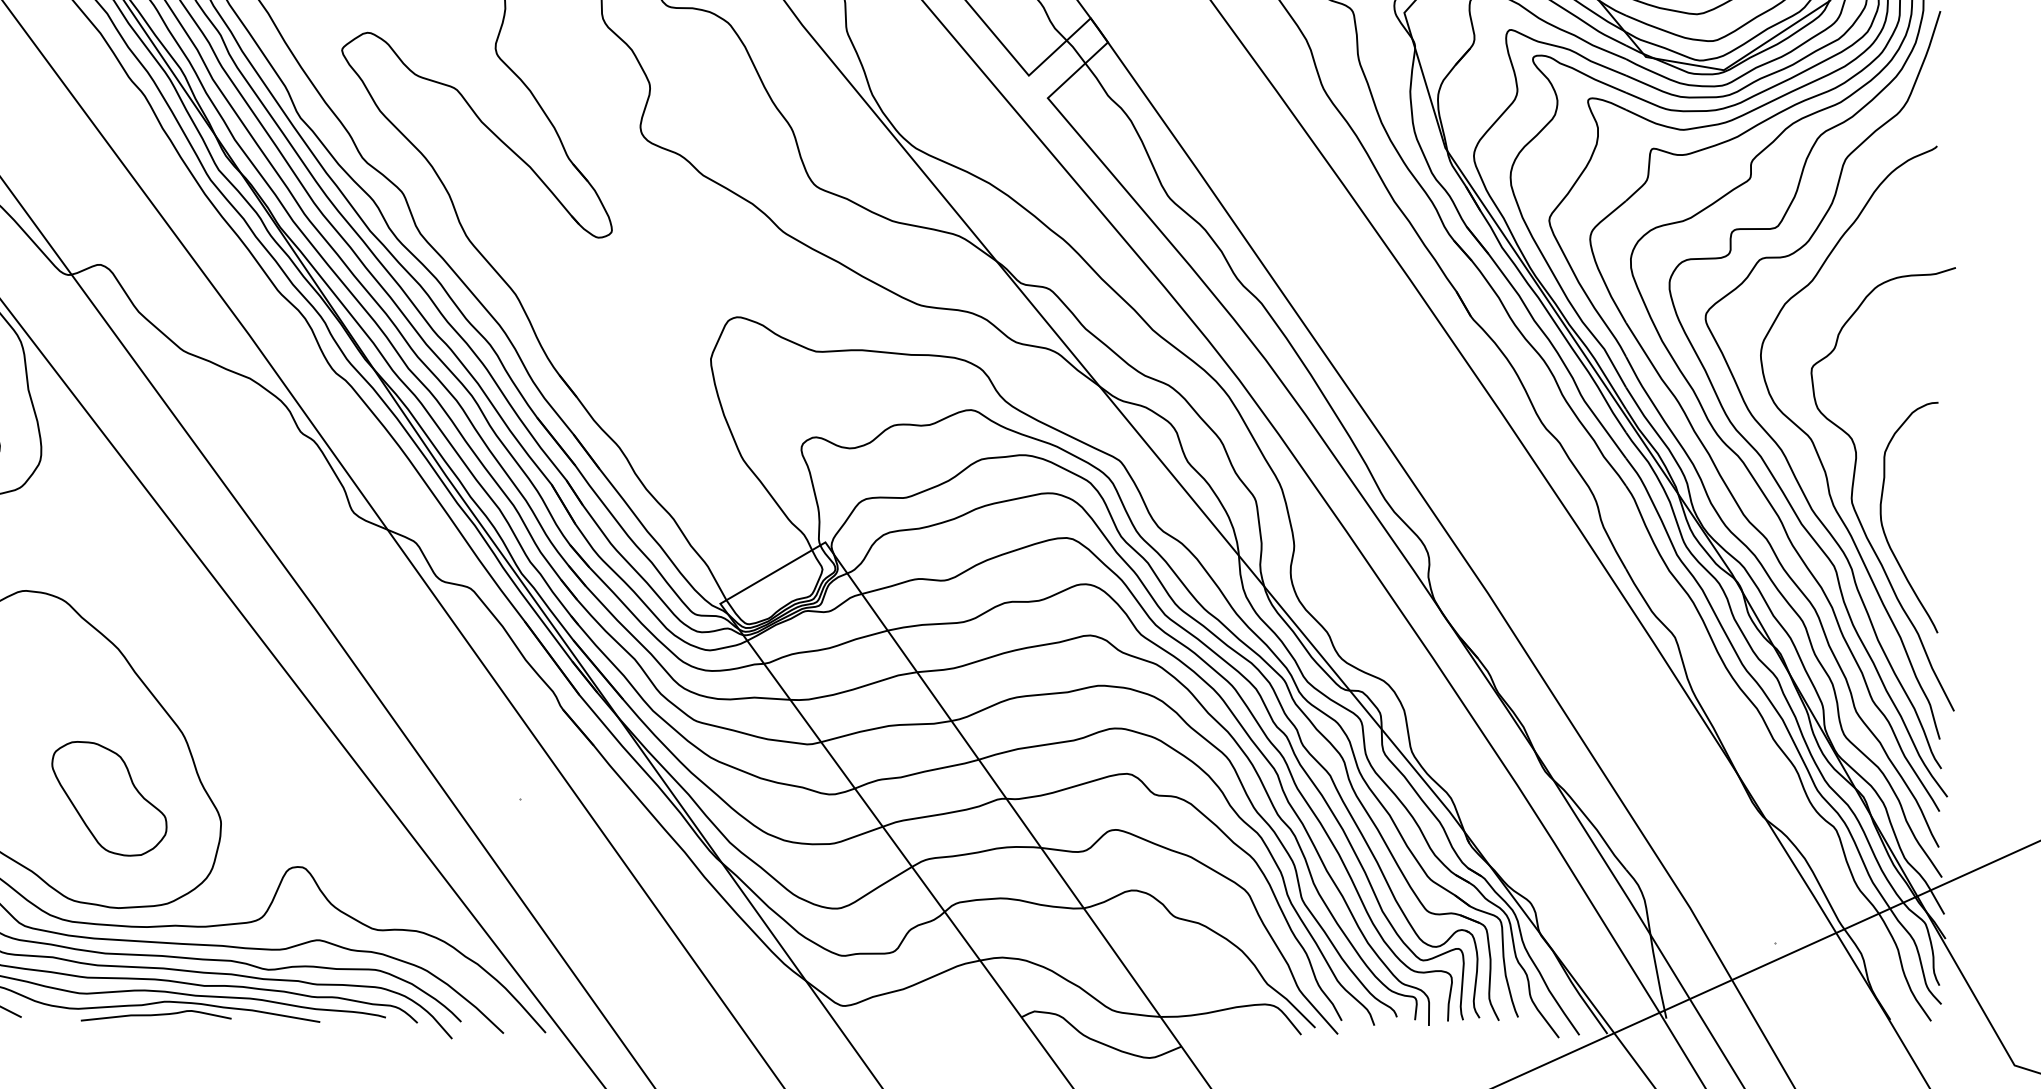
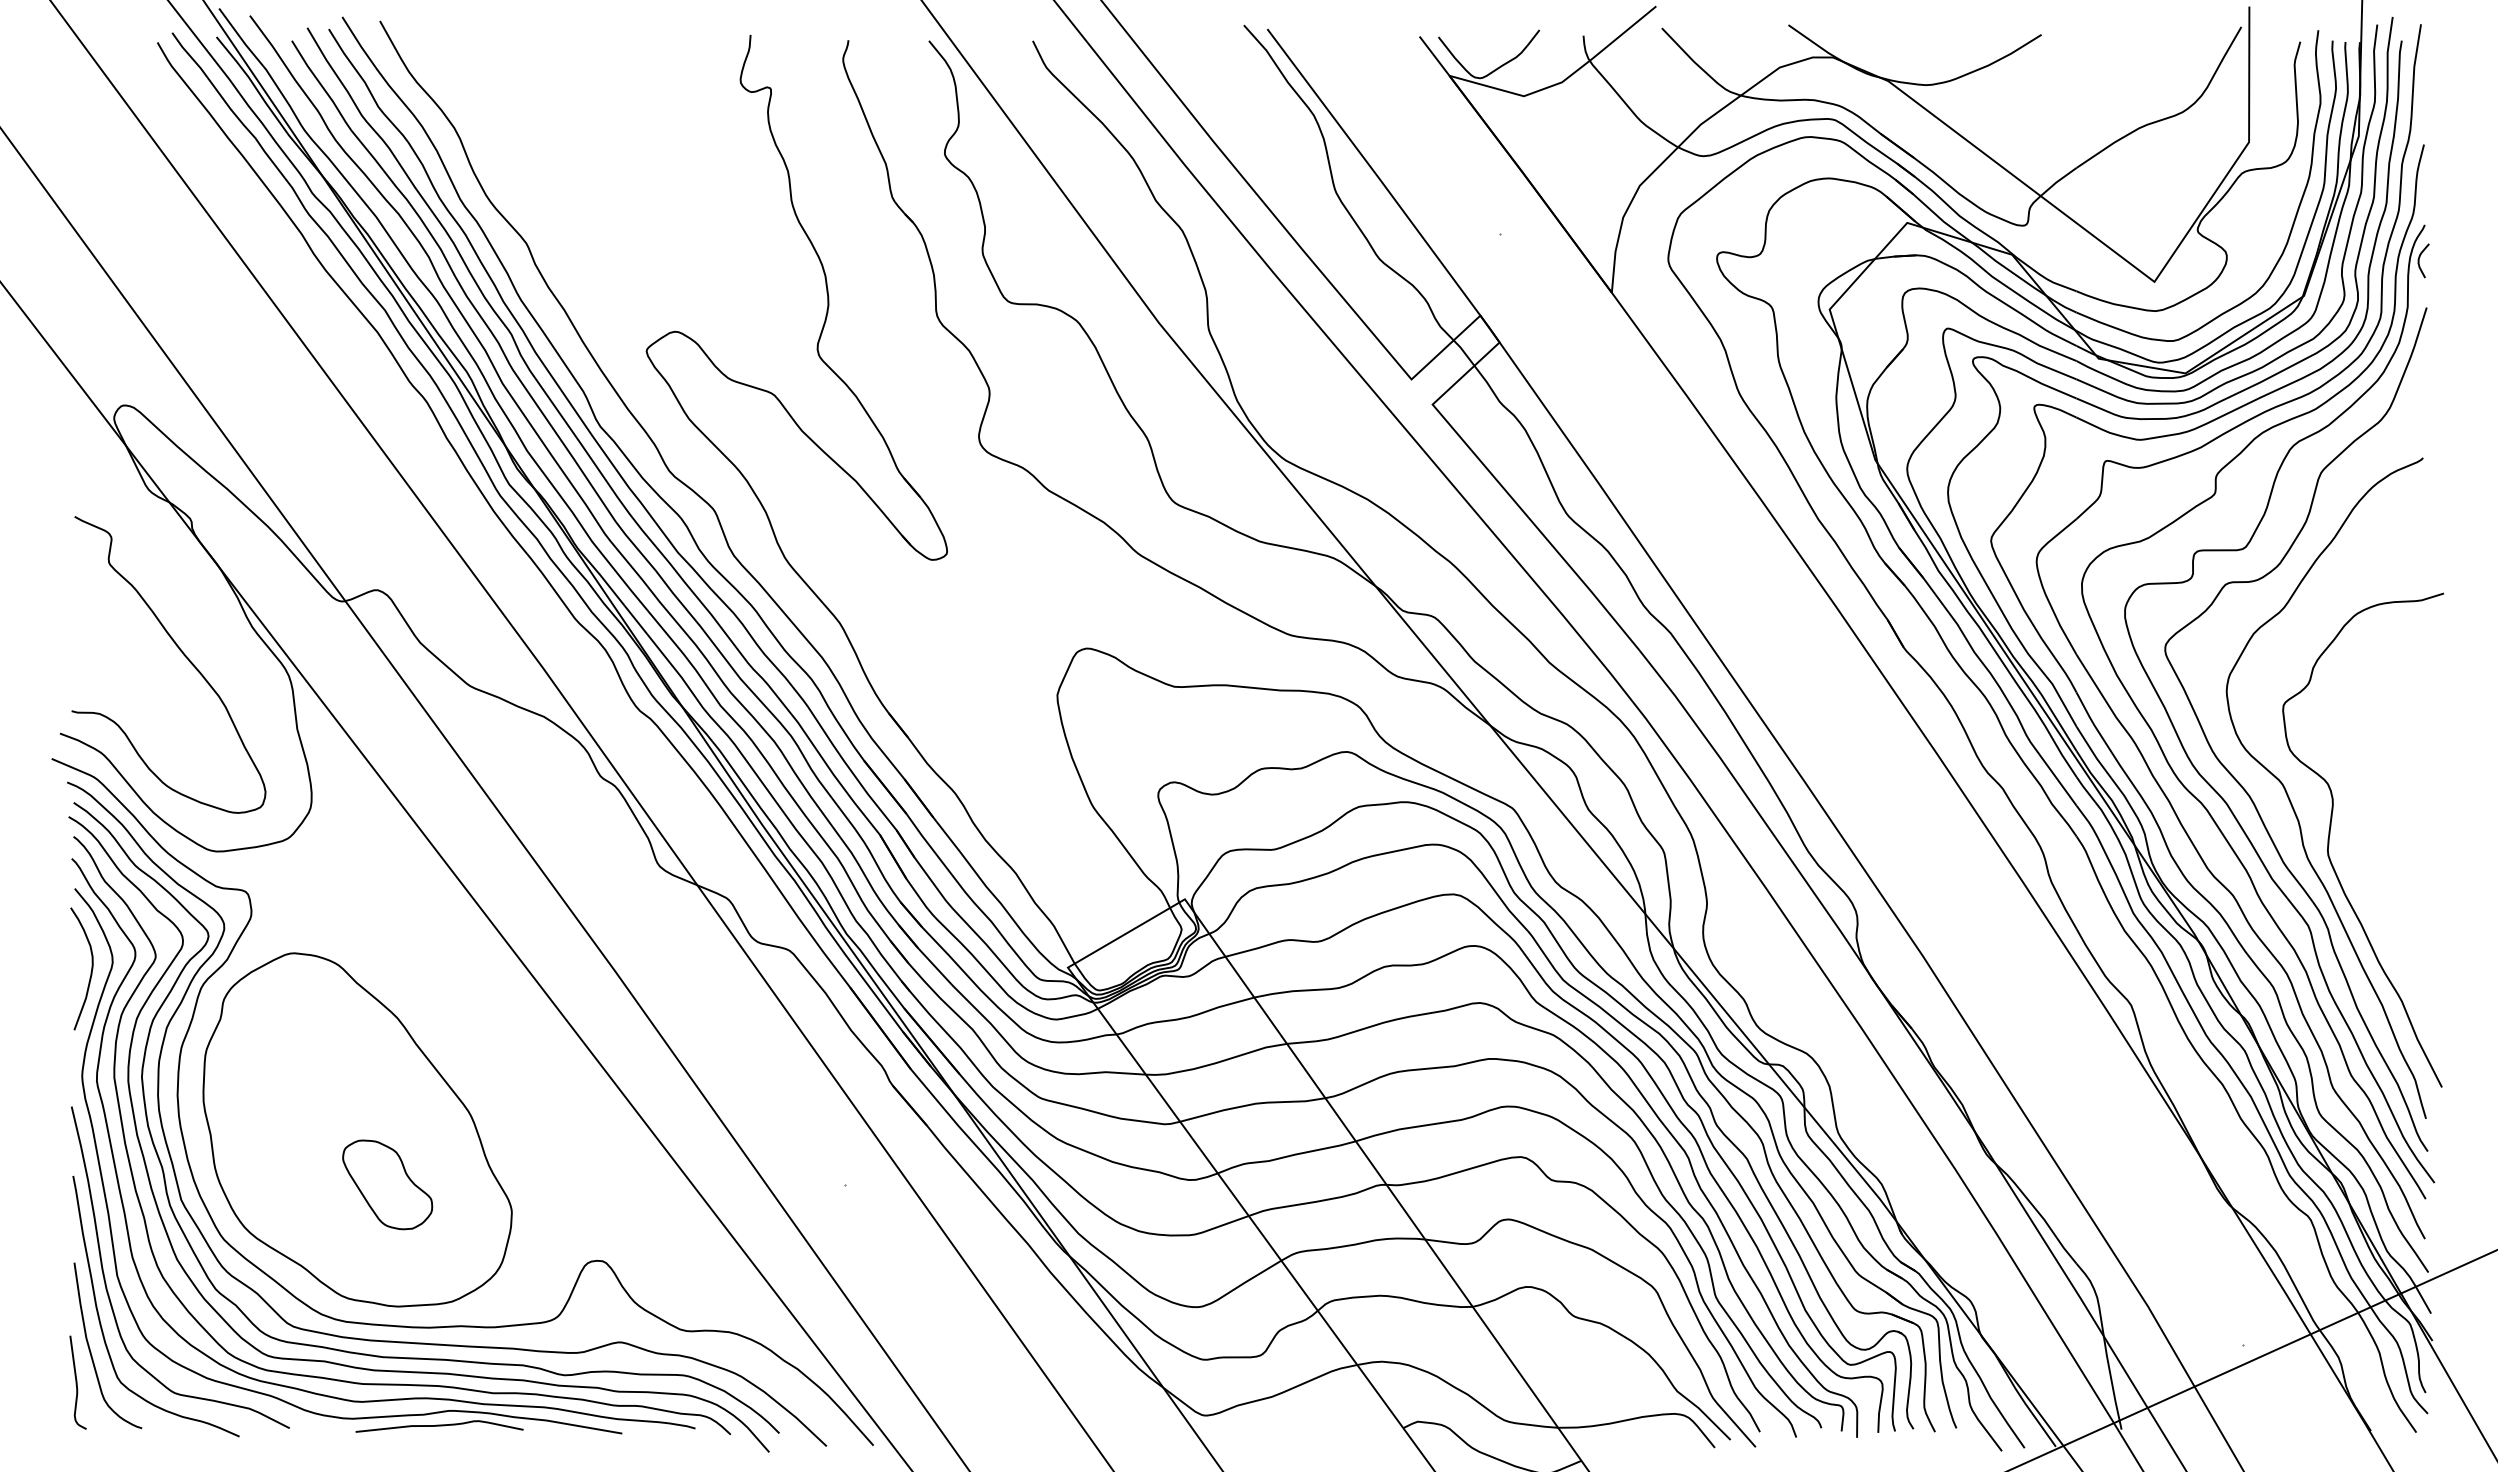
curve: (1882, 522) -> (2362, 877), removed
part: (109, 798) -> (387, 1184), size x0.7

